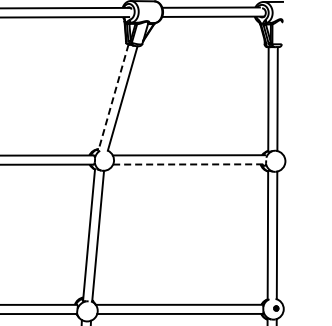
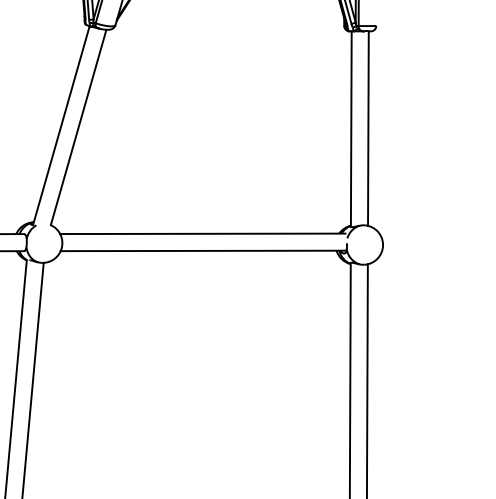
line: (113, 98) -> (61, 127), dashed -> solid
line: (190, 164) -> (205, 250), dashed -> solid

